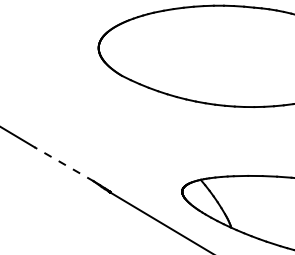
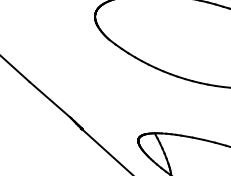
line: (64, 164) -> (50, 100), dashed -> solid

